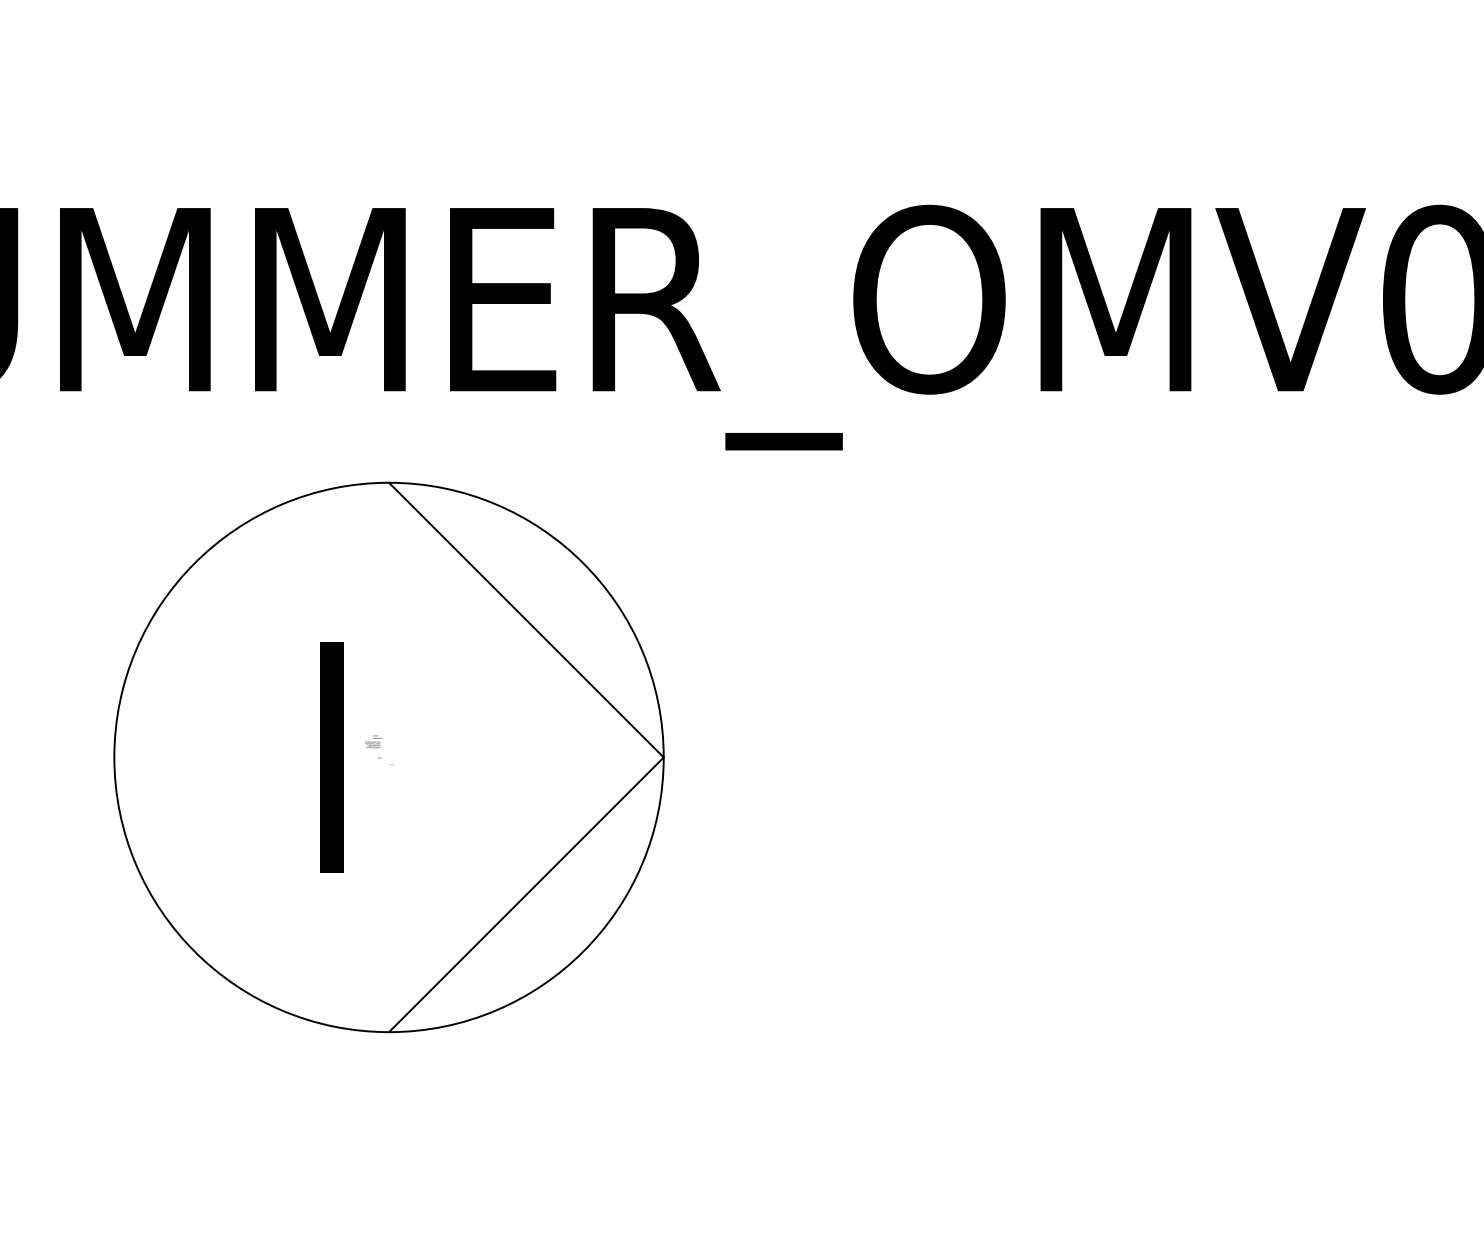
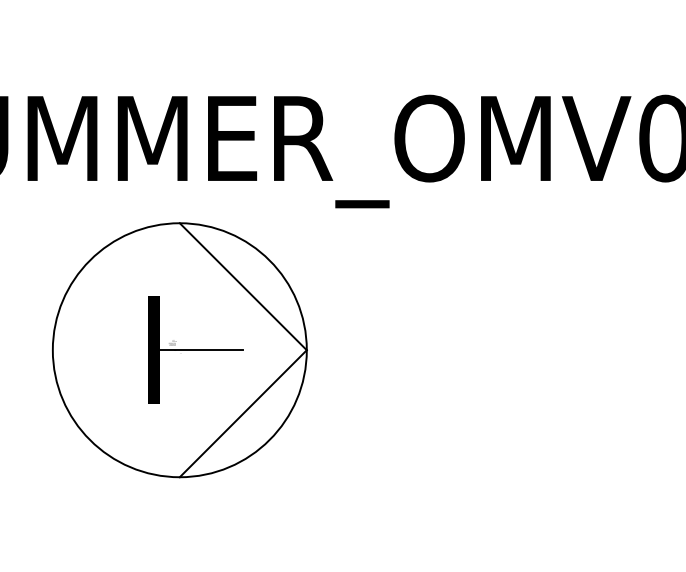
line: (433, 758) -> (200, 350), added

